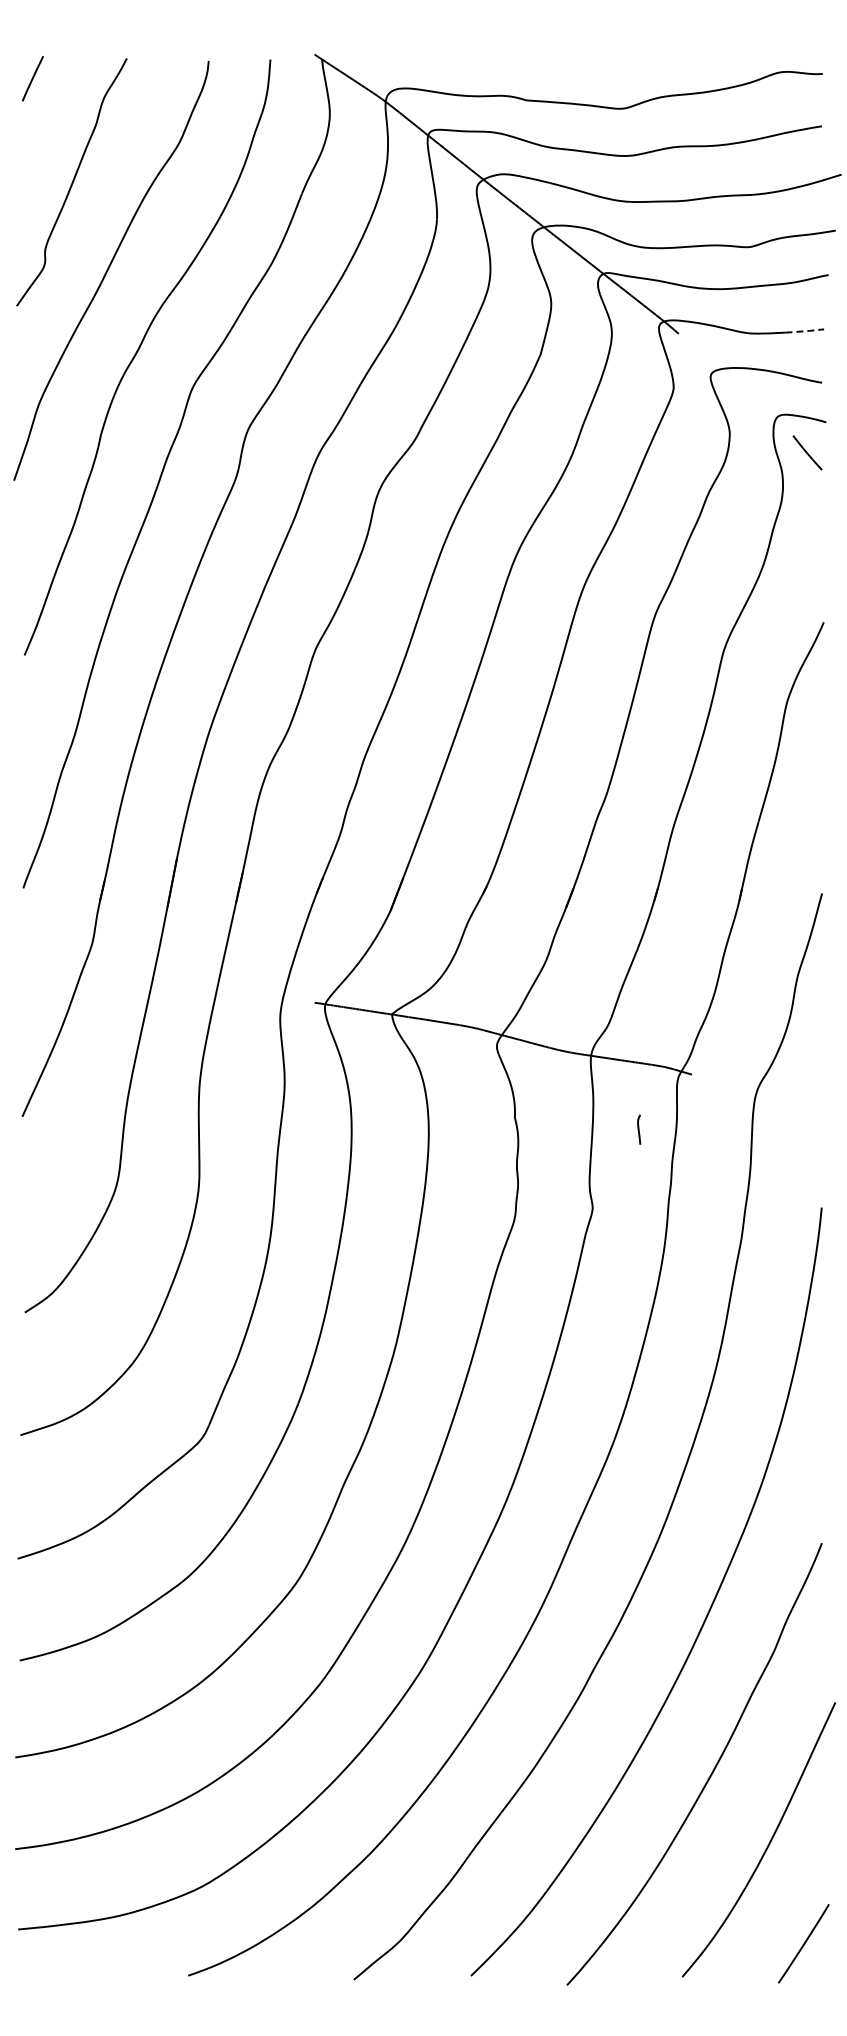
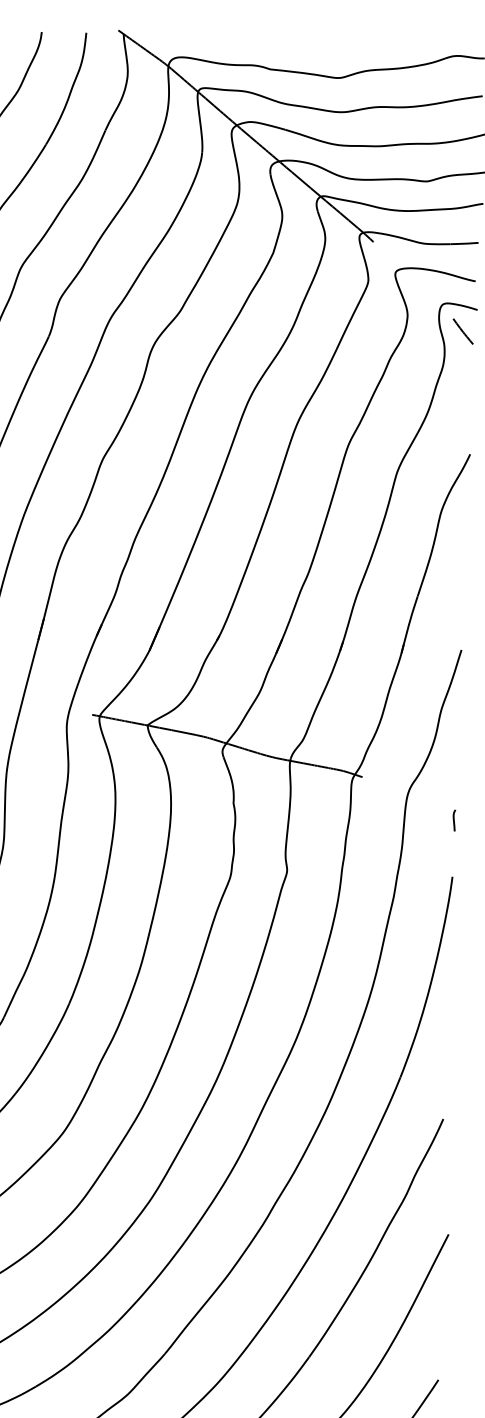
line: (804, 331) -> (464, 243), dashed -> solid
curve: (639, 1129) -> (454, 820), moved

